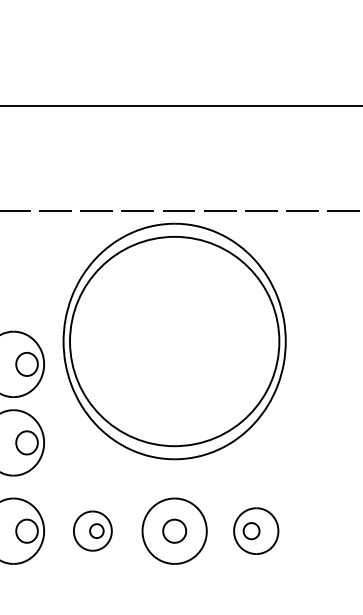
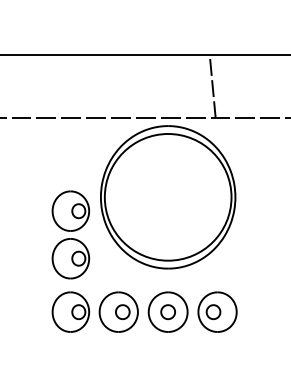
line: (247, 158) -> (212, 86), added
part: (92, 530) -> (118, 311), size x1.67
part: (256, 530) -> (217, 311), size x1.43

